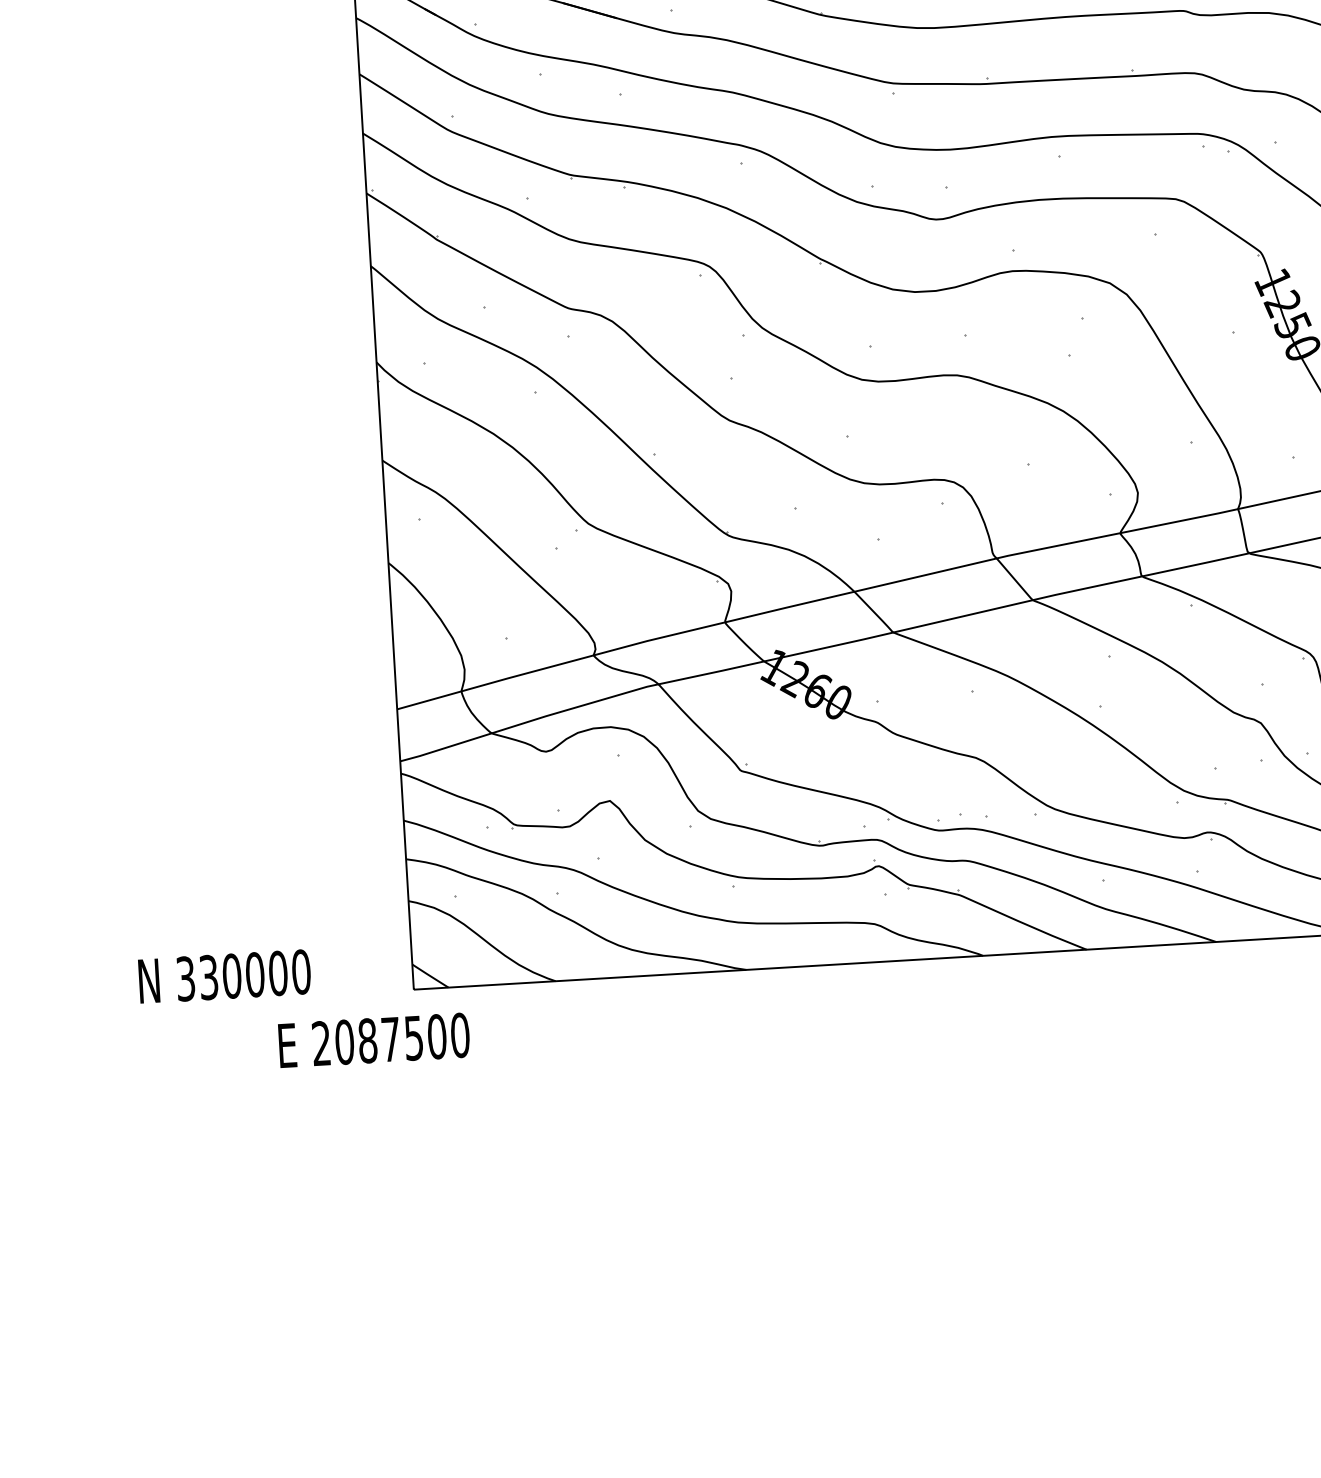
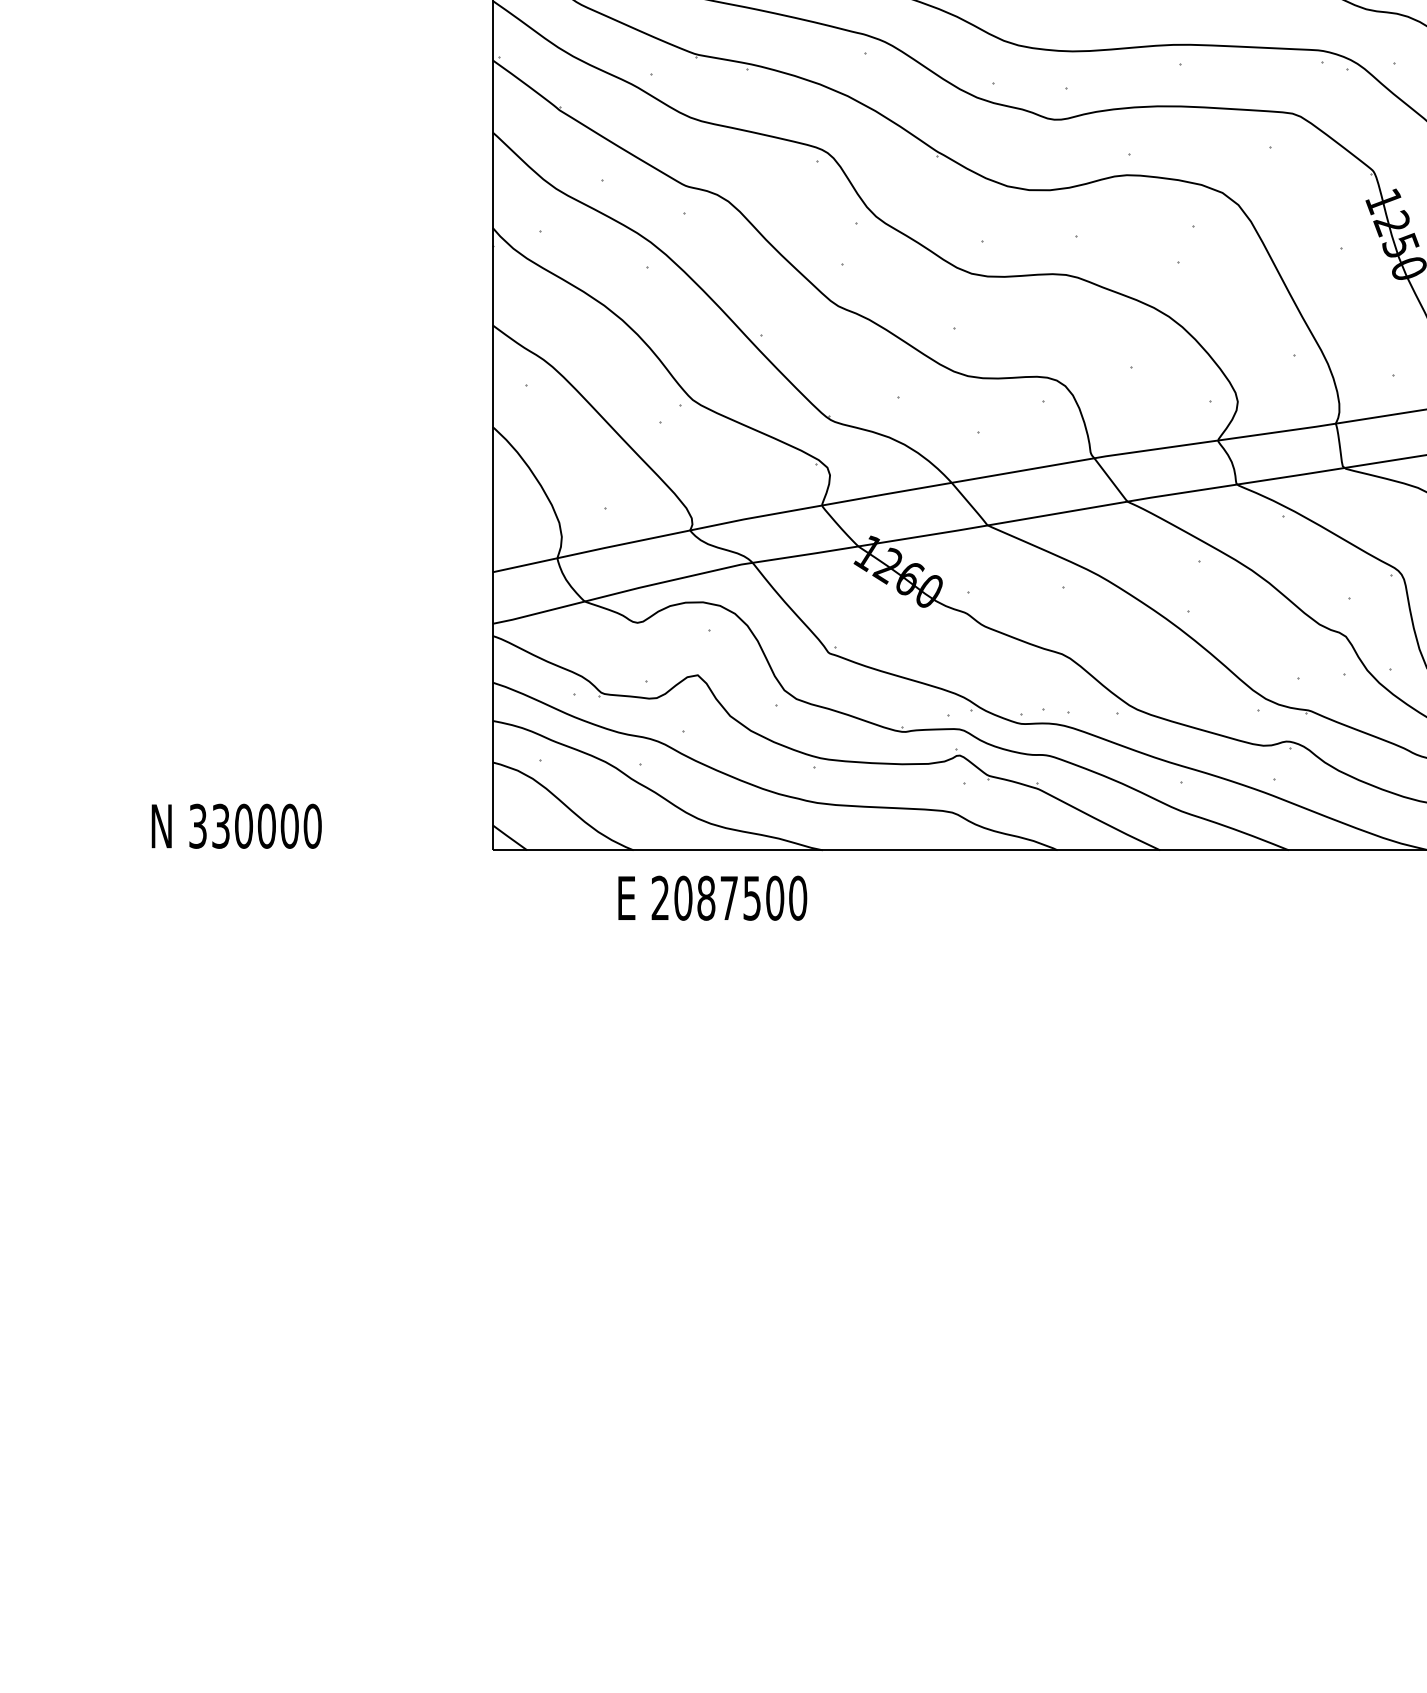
text: (224, 975) -> (236, 825), moved
text: (373, 1039) -> (712, 897), moved

